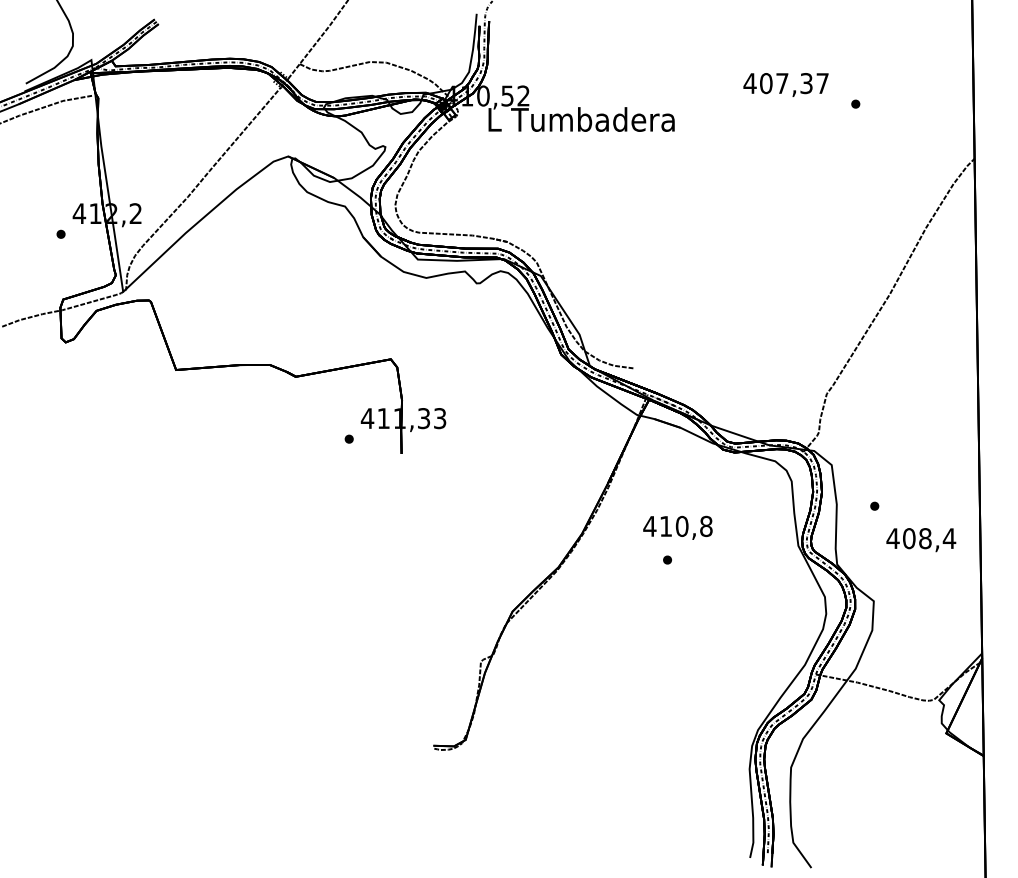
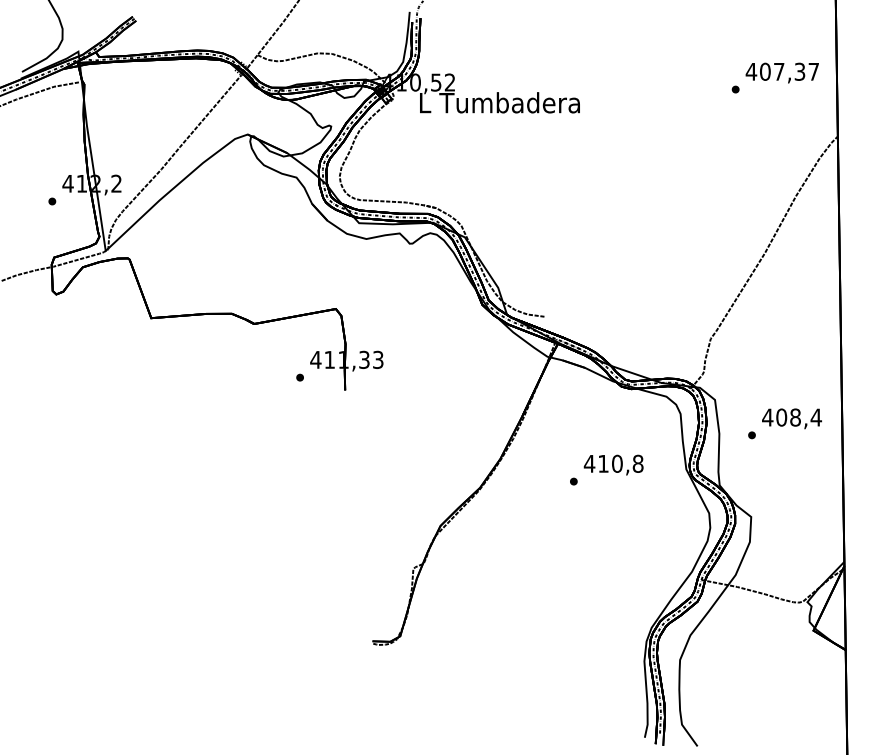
text: (785, 84) -> (781, 72), moved
text: (677, 527) -> (613, 464), moved
text: (921, 540) -> (792, 419), moved

